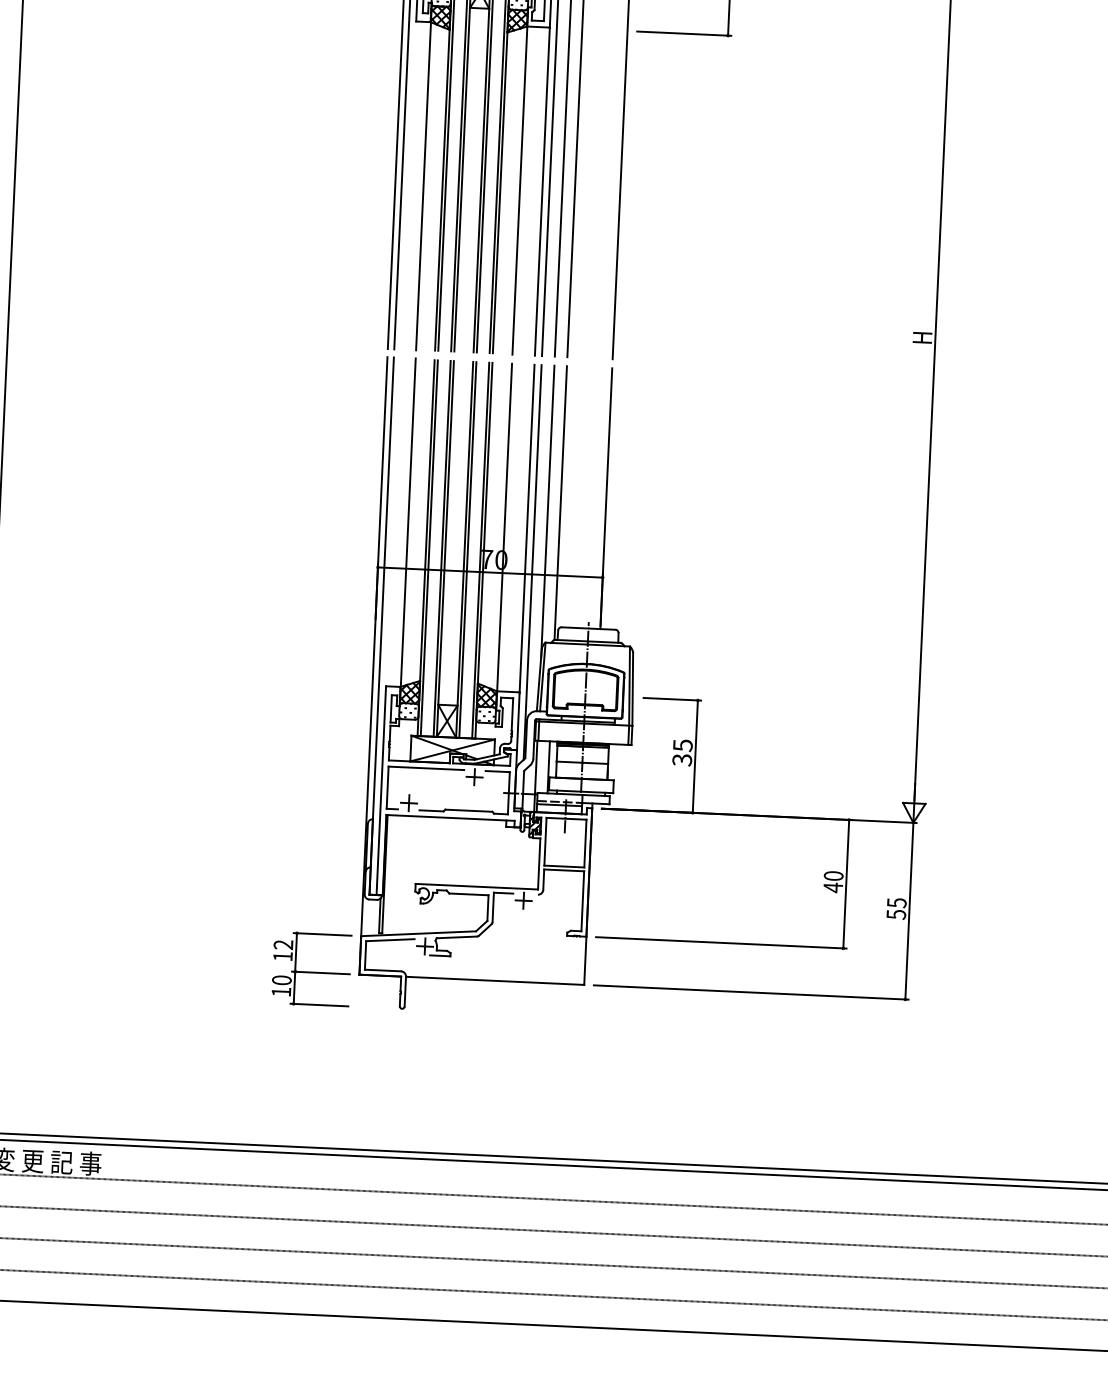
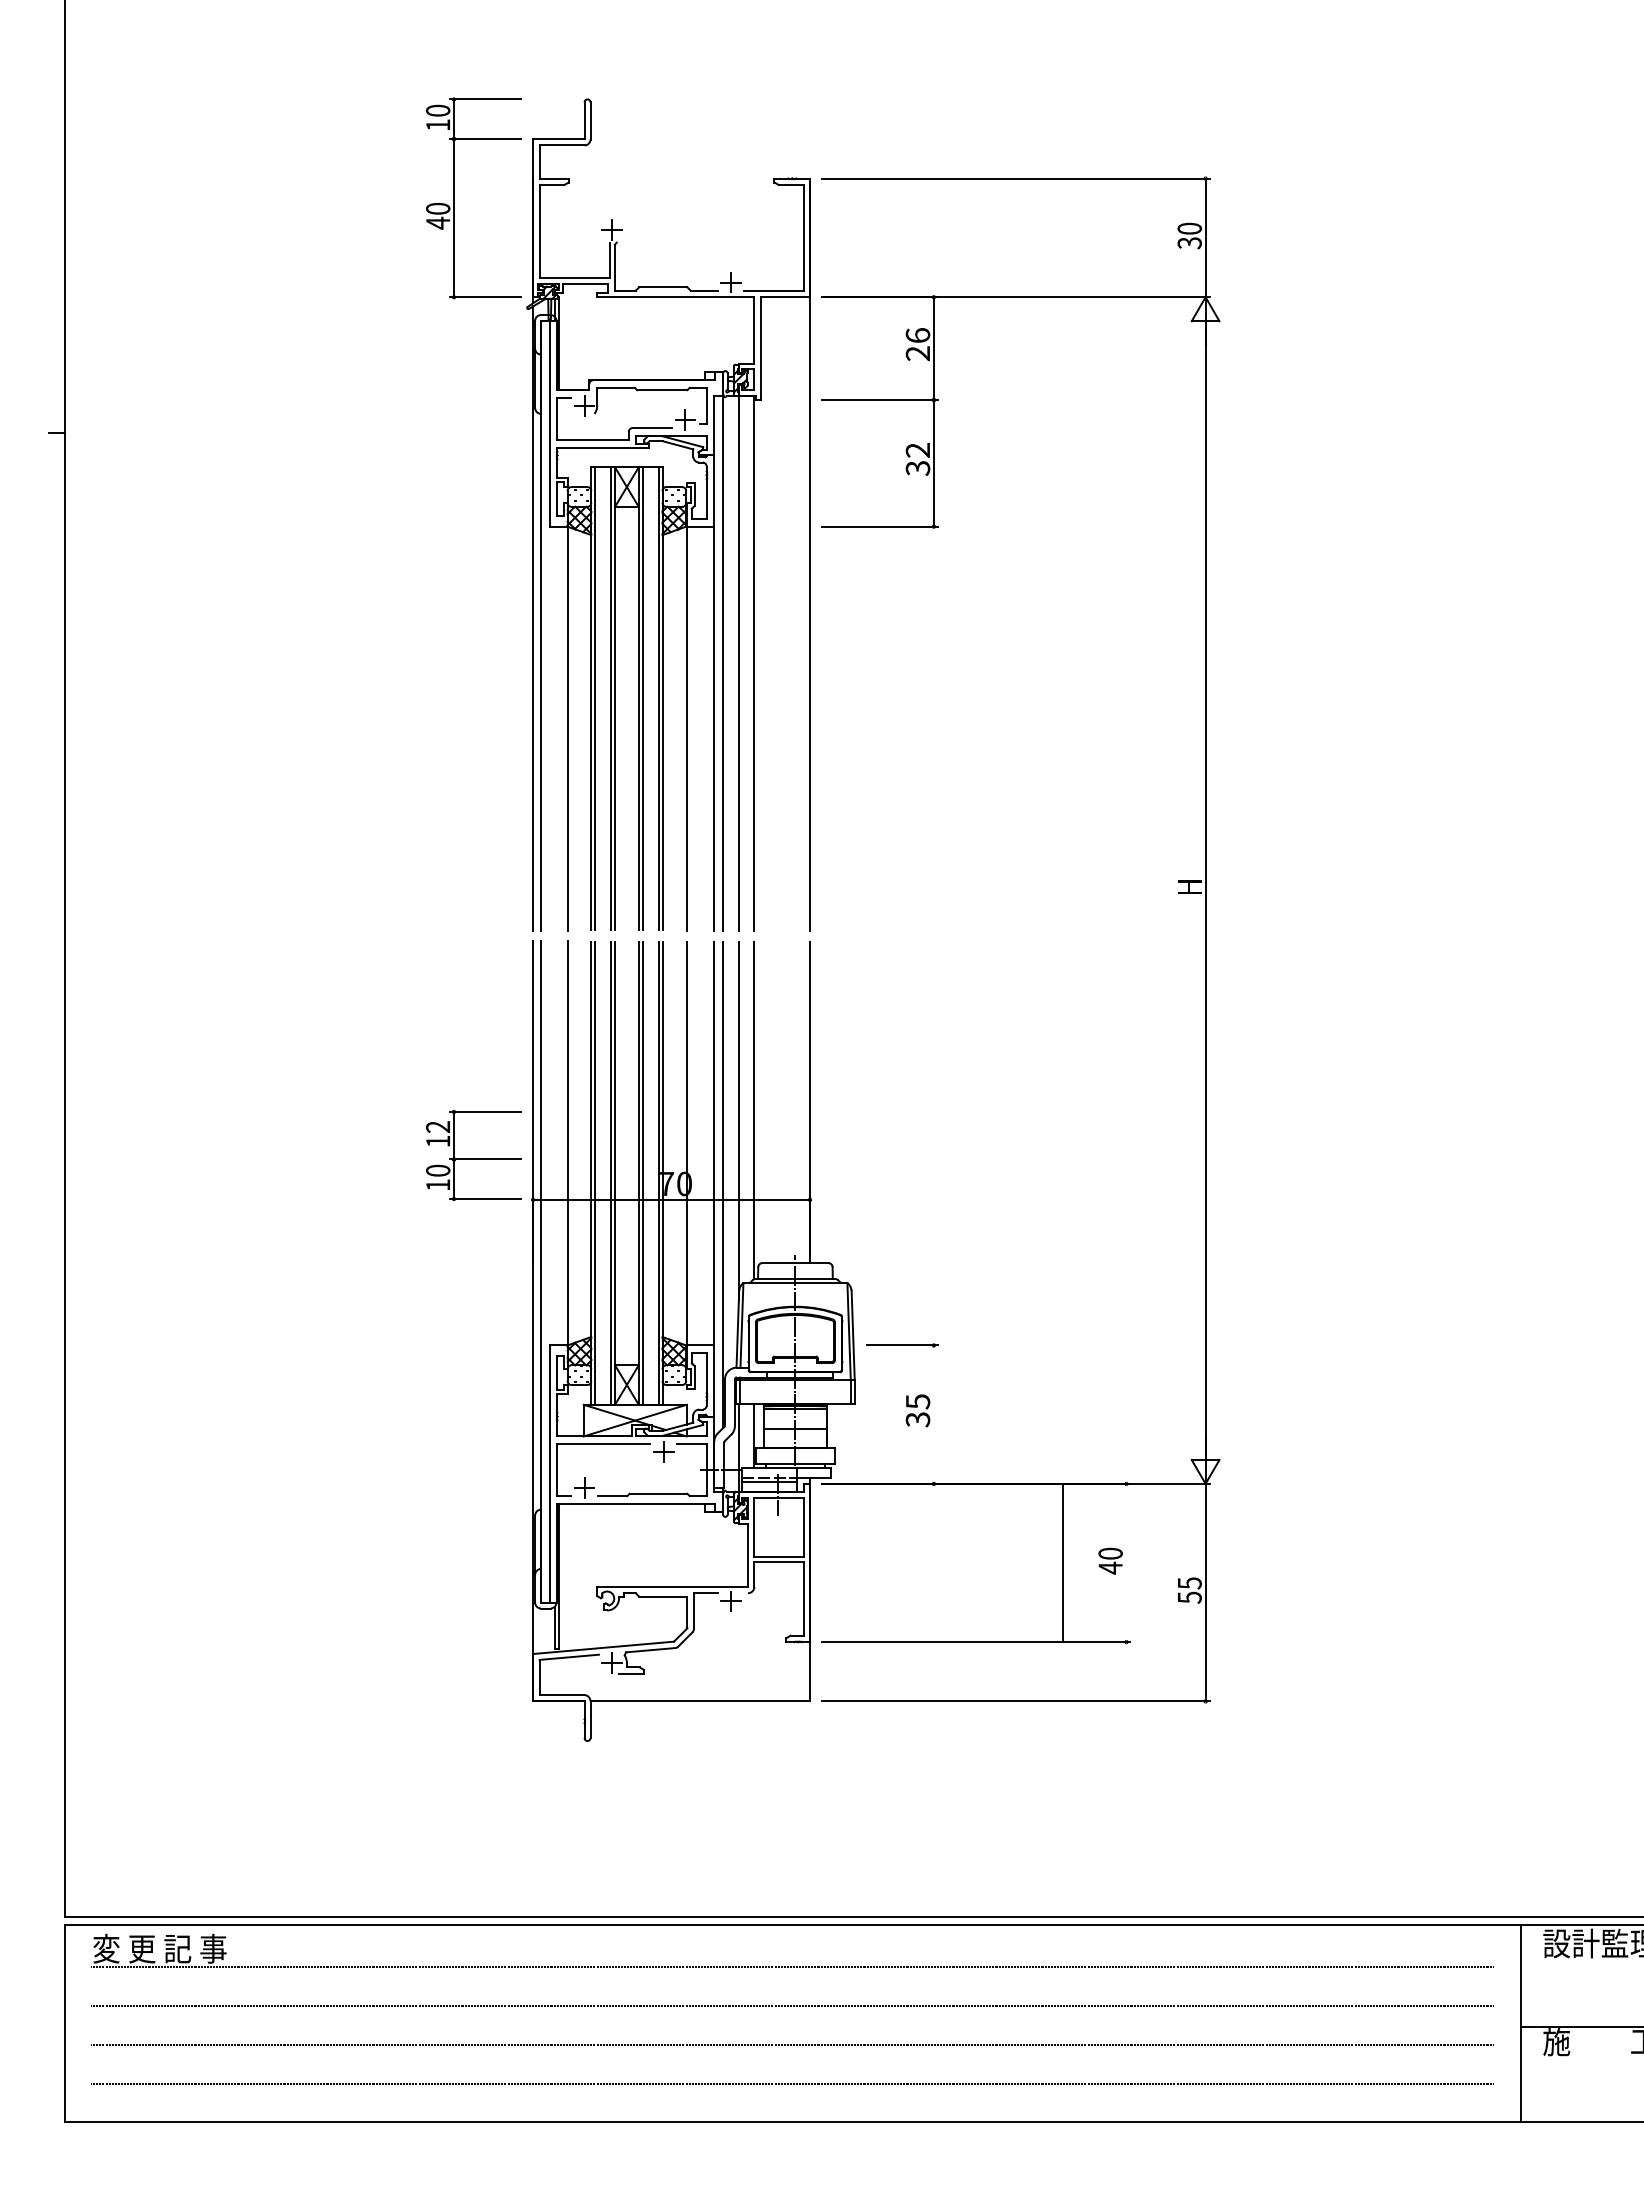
line: (695, 756) -> (933, 1414), removed
line: (846, 883) -> (1062, 1562), moved
part: (311, 969) -> (473, 1155), moved

